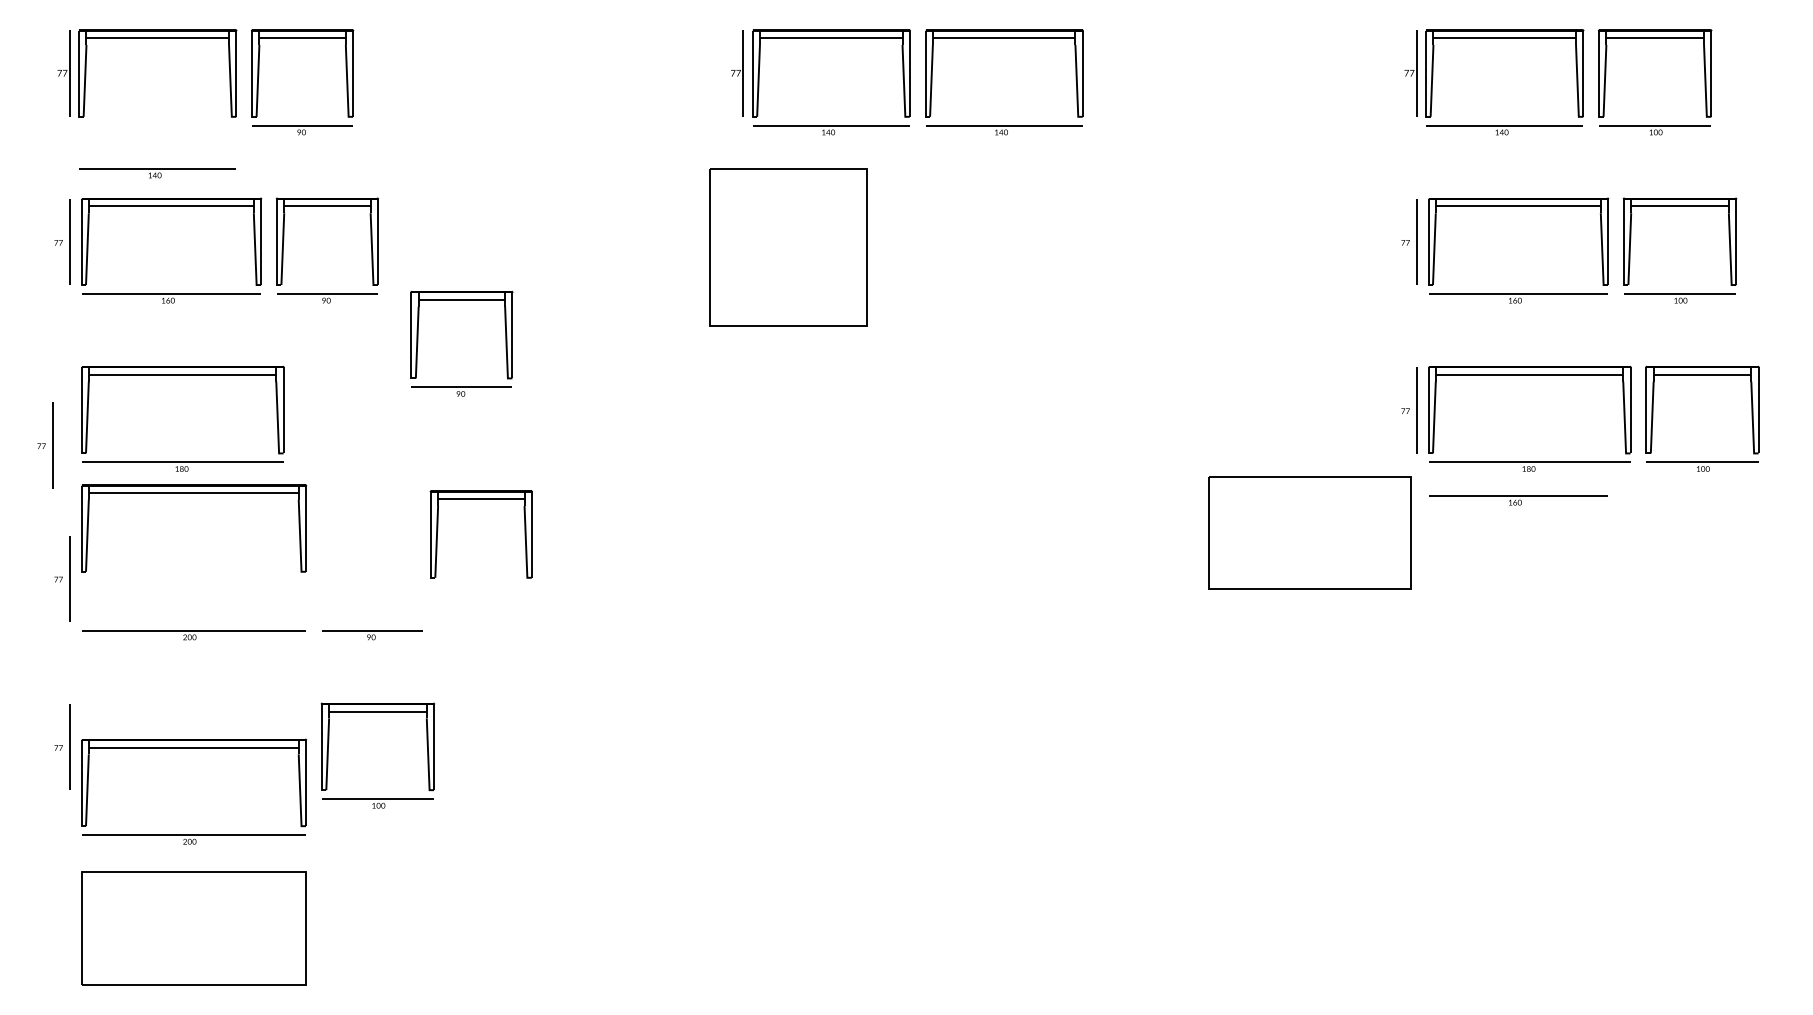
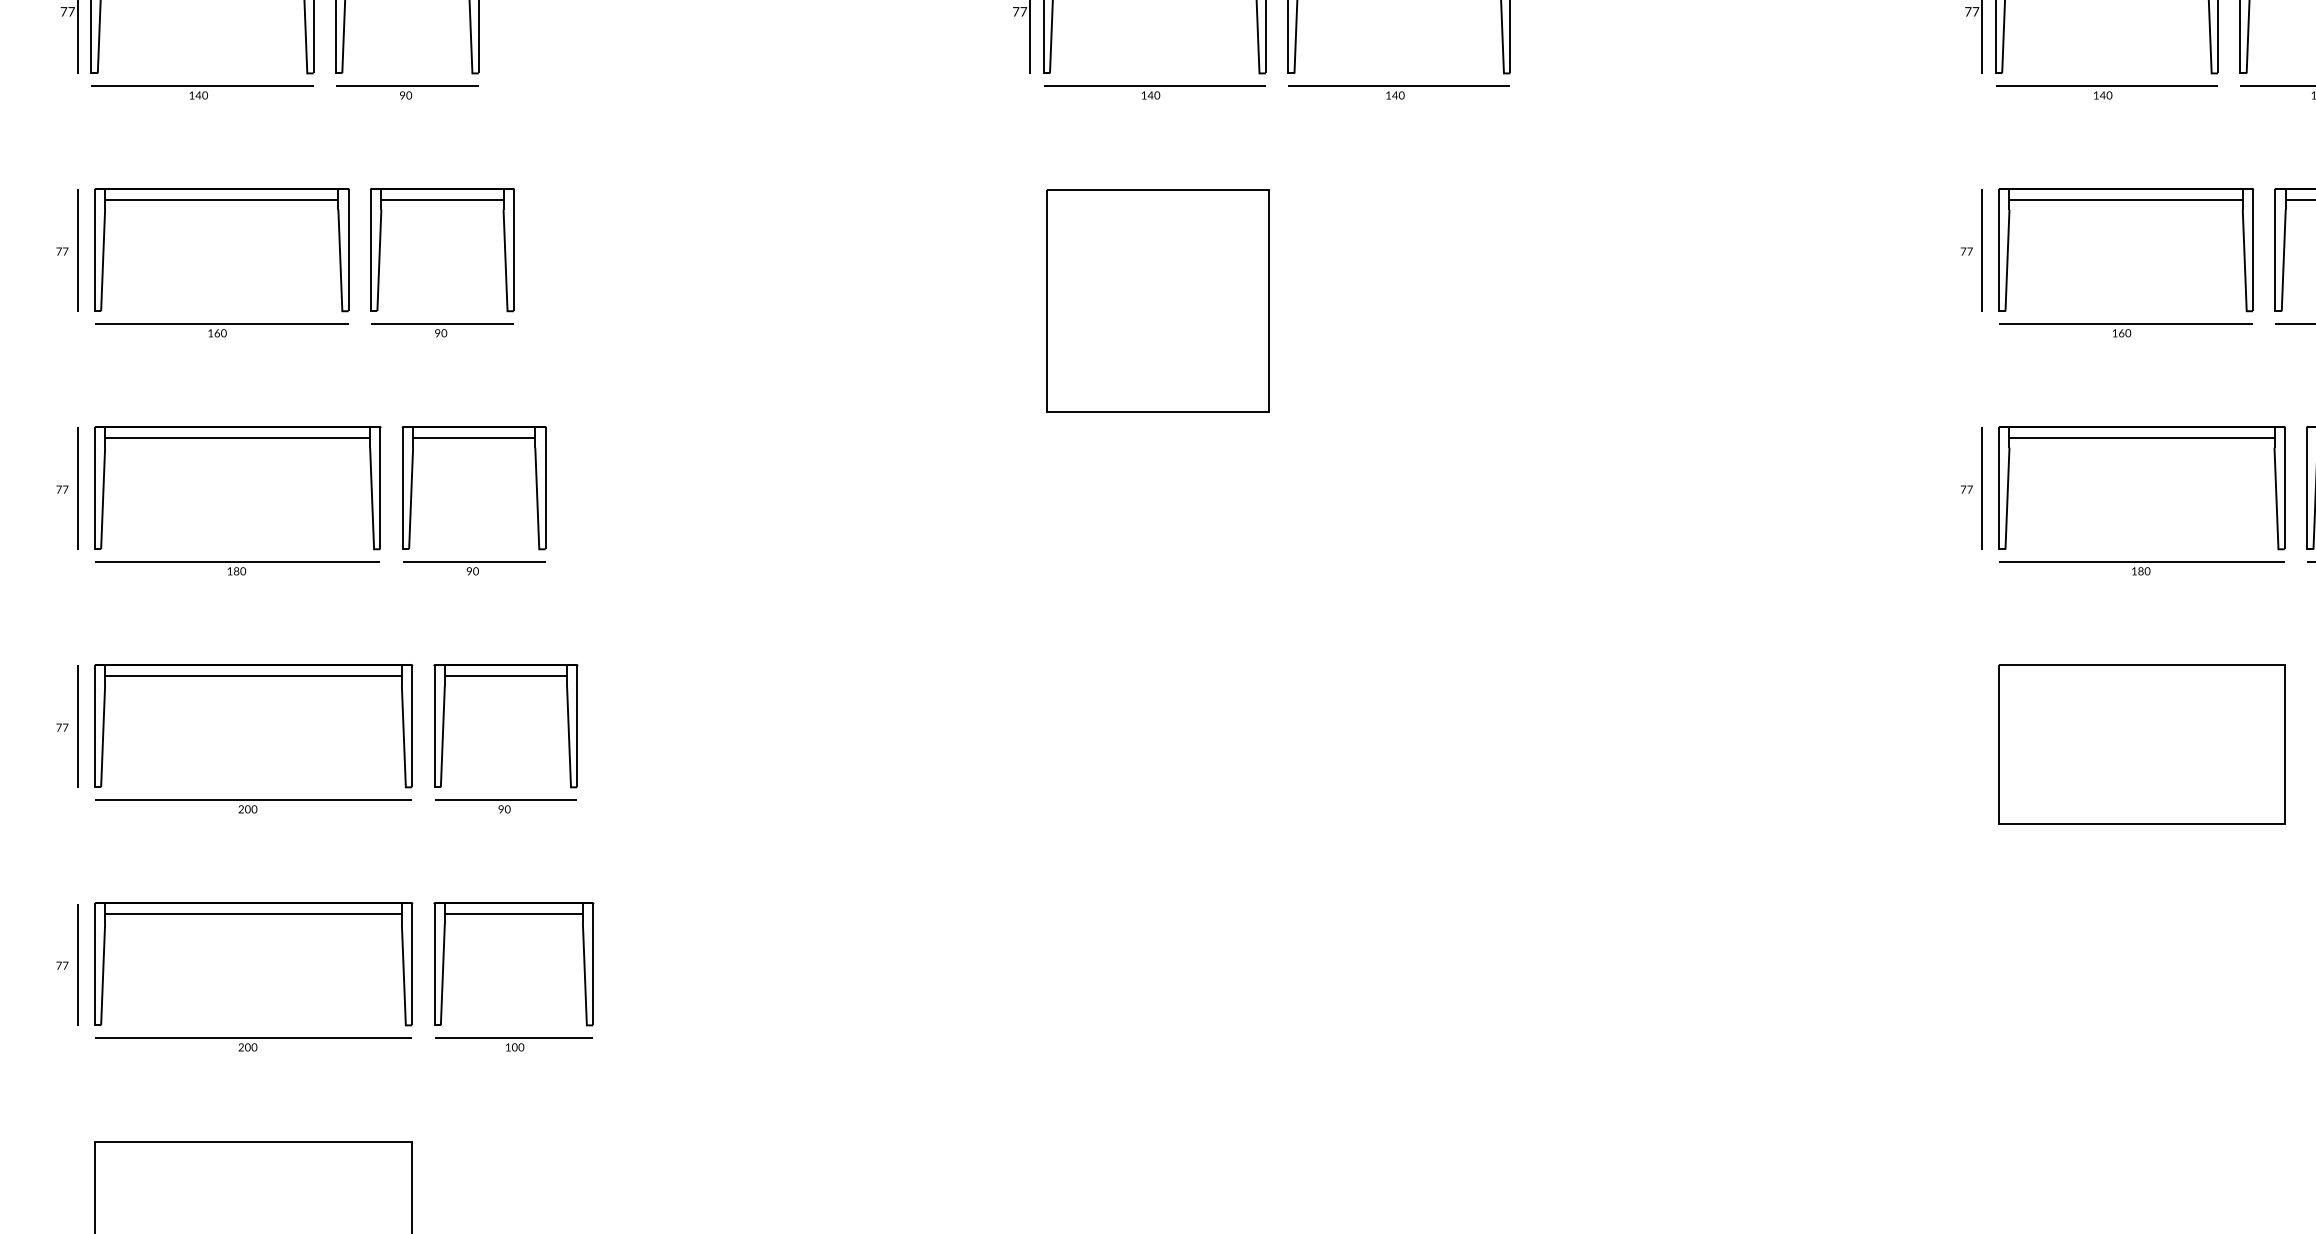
part: (157, 173) -> (202, 92), moved
part: (788, 247) -> (1157, 300), moved
part: (461, 300) -> (473, 439), moved
part: (45, 445) -> (67, 488), moved
part: (194, 493) -> (254, 676), moved
part: (480, 499) -> (504, 676), moved
part: (1518, 500) -> (2126, 615), removed
part: (1309, 532) -> (2141, 744), moved
part: (193, 748) -> (253, 915), moved

